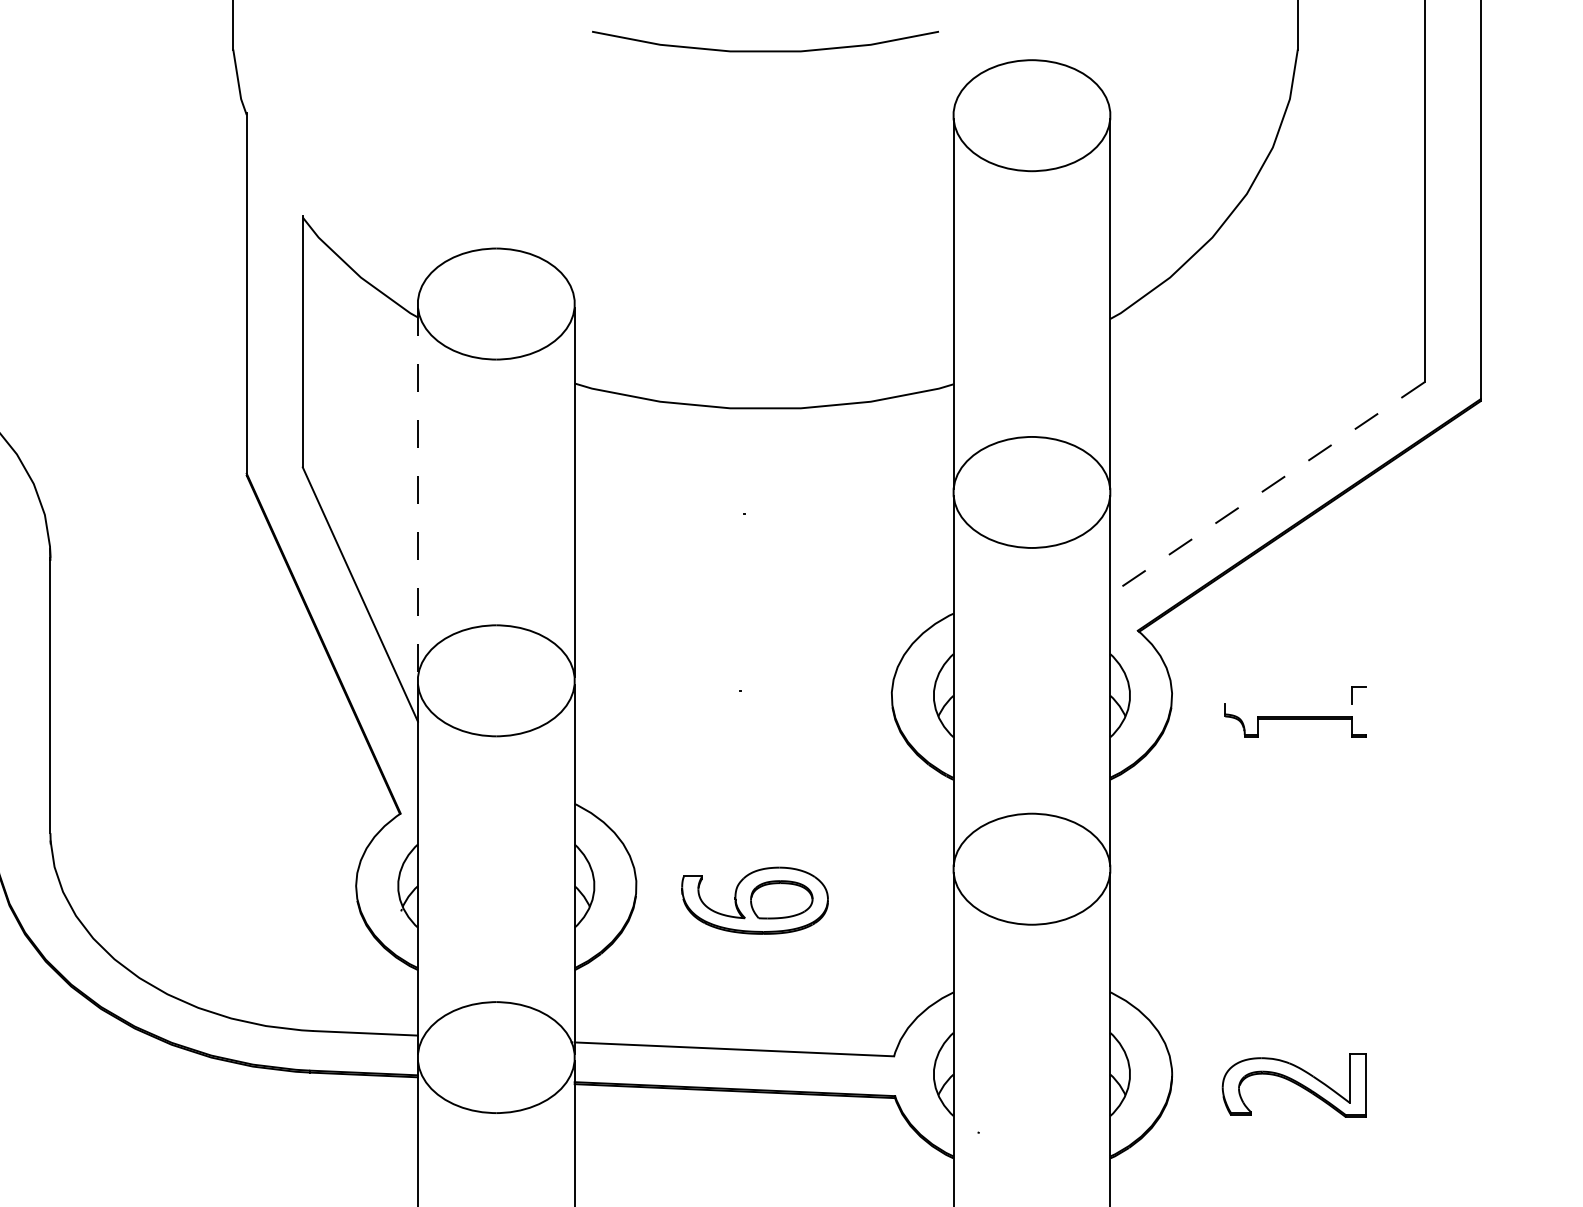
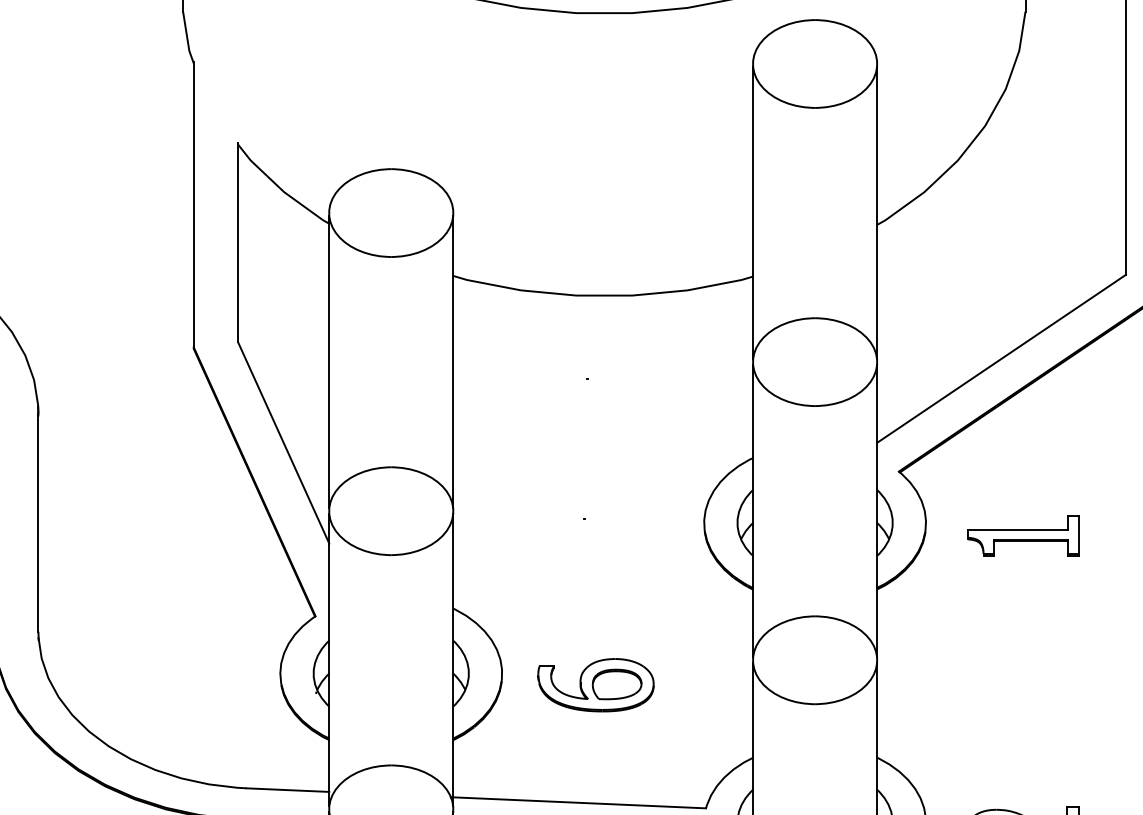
line: (1267, 488) -> (1001, 359), dashed -> solid
line: (417, 492) -> (328, 362), dashed -> solid
line: (1288, 704) -> (1018, 529), added
line: (1365, 710) -> (1079, 534), added

